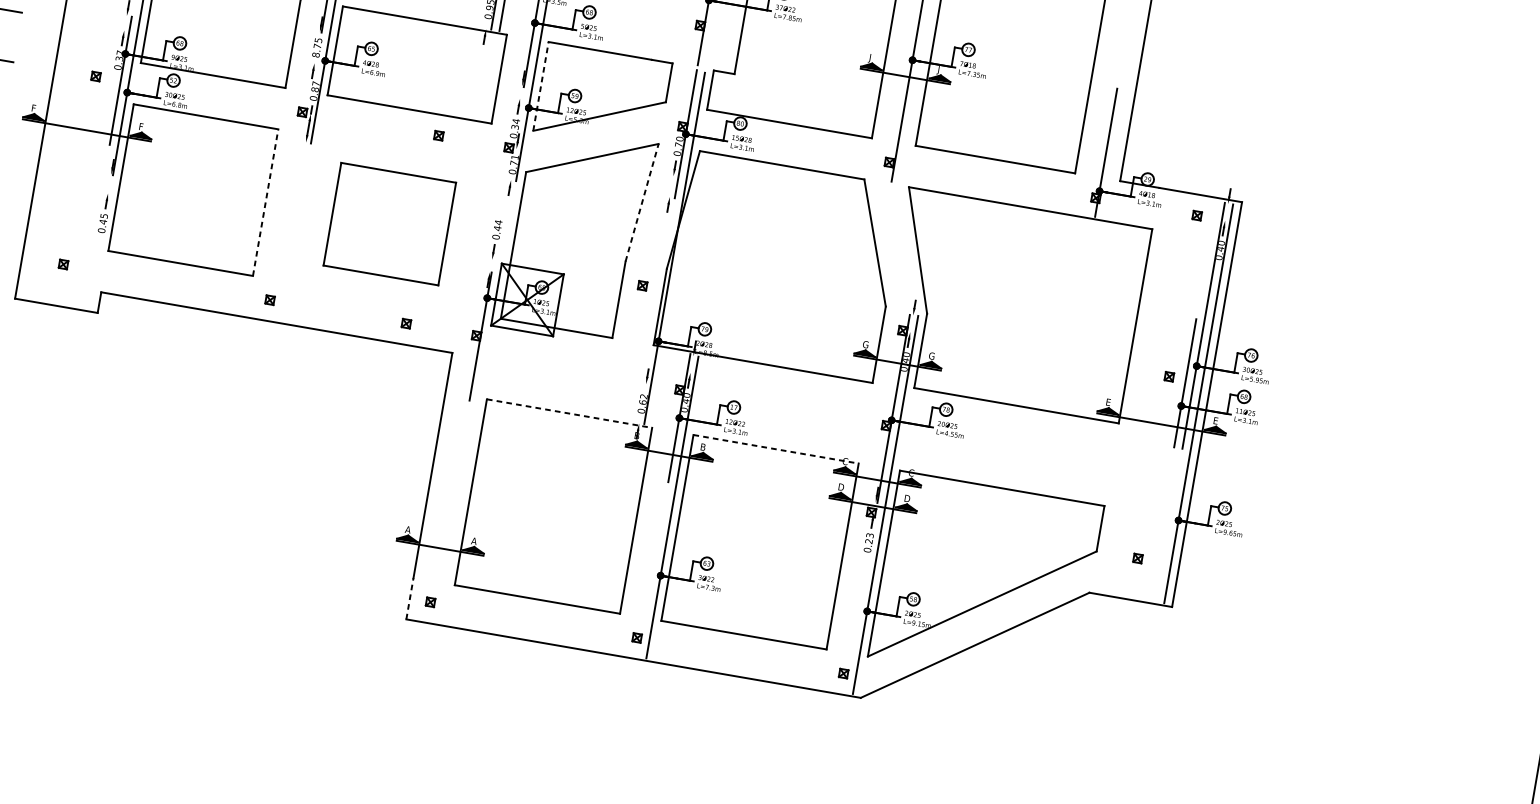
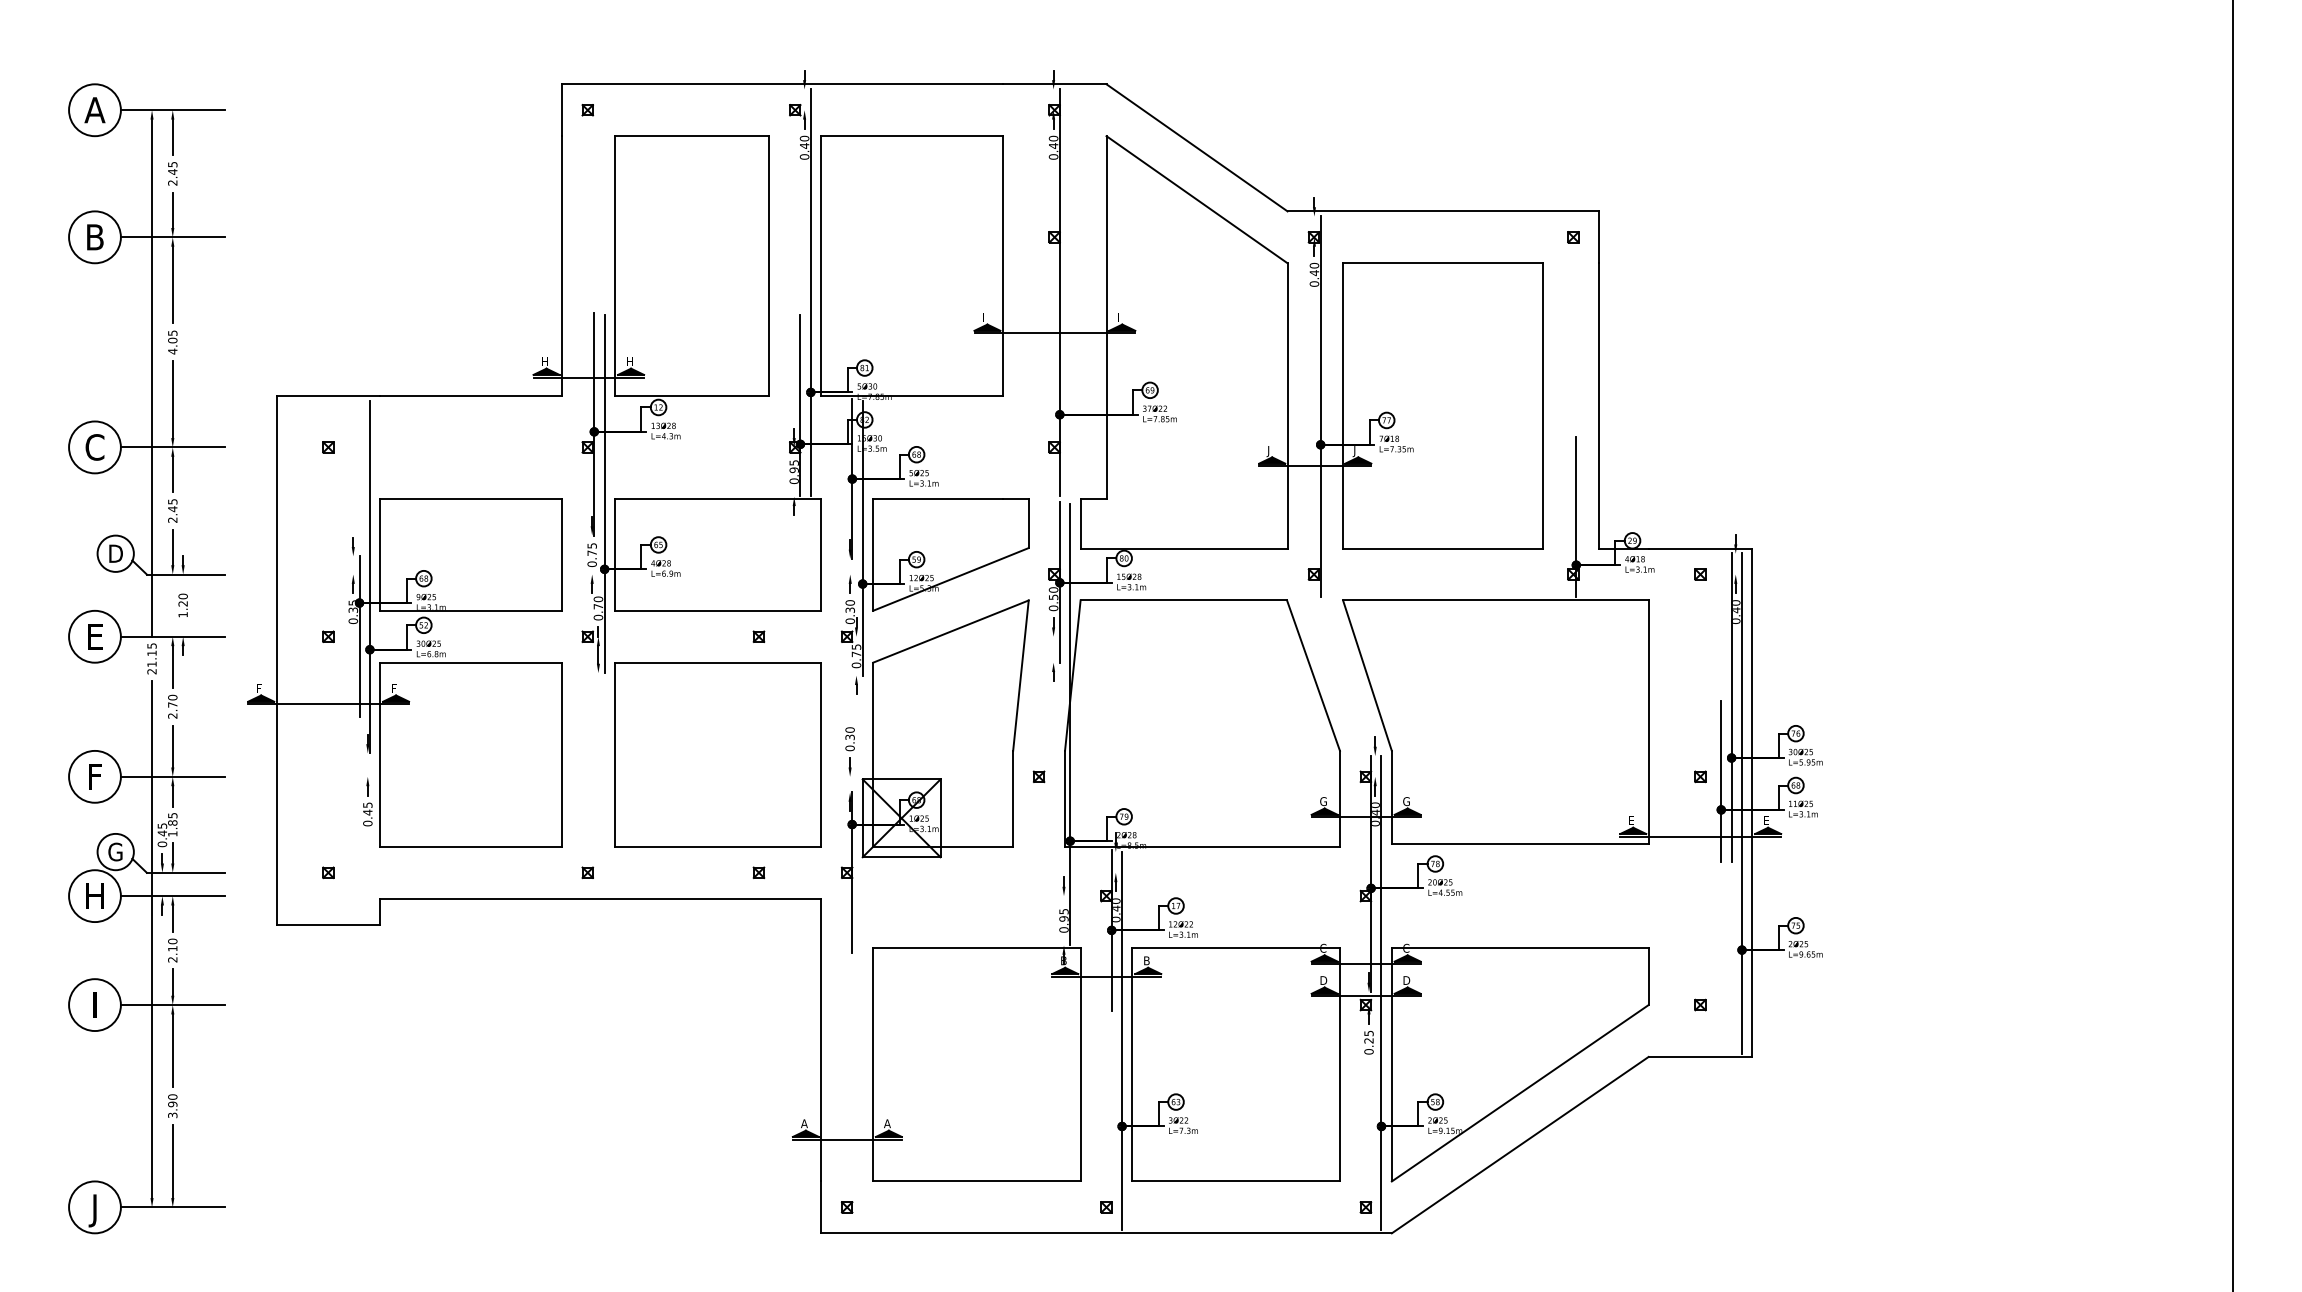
text: (119, 52) -> (351, 602), 0.37 -> 0.35
text: (315, 55) -> (591, 564), 8.75 -> 0.75
text: (315, 86) -> (598, 602), 0.87 -> 0.70
line: (541, 86) -> (873, 555), dashed -> solid
text: (515, 120) -> (849, 602), 0.34 -> 0.30
text: (678, 145) -> (1053, 597), 0.70 -> 0.50
text: (515, 156) -> (856, 646), 0.71 -> 0.75
line: (265, 202) -> (561, 754), dashed -> solid
line: (641, 202) -> (1020, 675), dashed -> solid
part: (389, 223) -> (717, 754), size x1.43
text: (497, 225) -> (849, 733), 0.44 -> 0.30
text: (643, 399) -> (1063, 915), 0.62 -> 0.95
line: (569, 413) -> (976, 948), dashed -> solid
line: (776, 449) -> (1236, 948), dashed -> solid
text: (869, 534) -> (1368, 1032), 0.23 -> 0.25
line: (410, 598) -> (821, 1207), dashed -> solid

